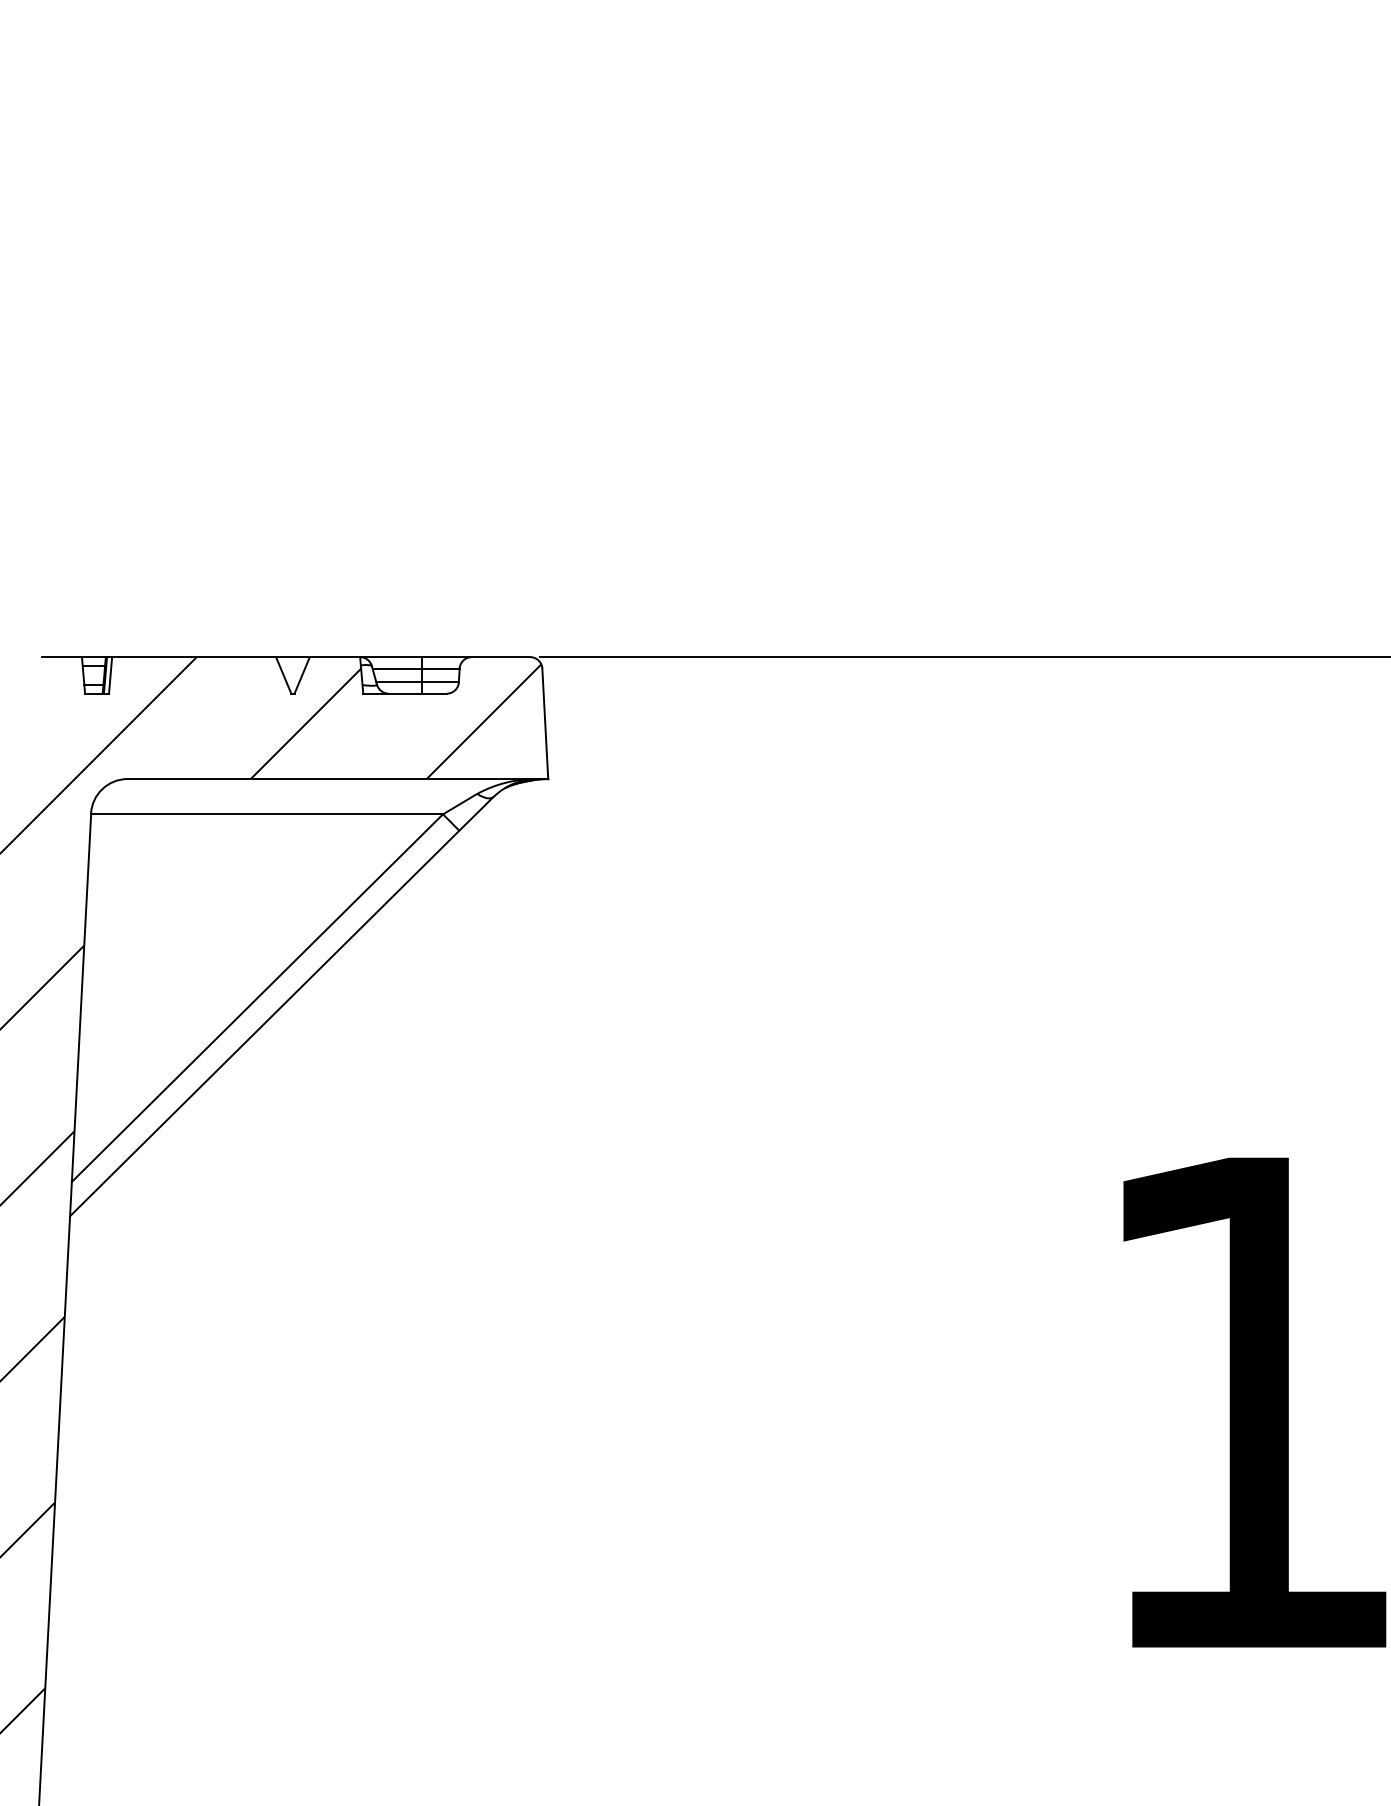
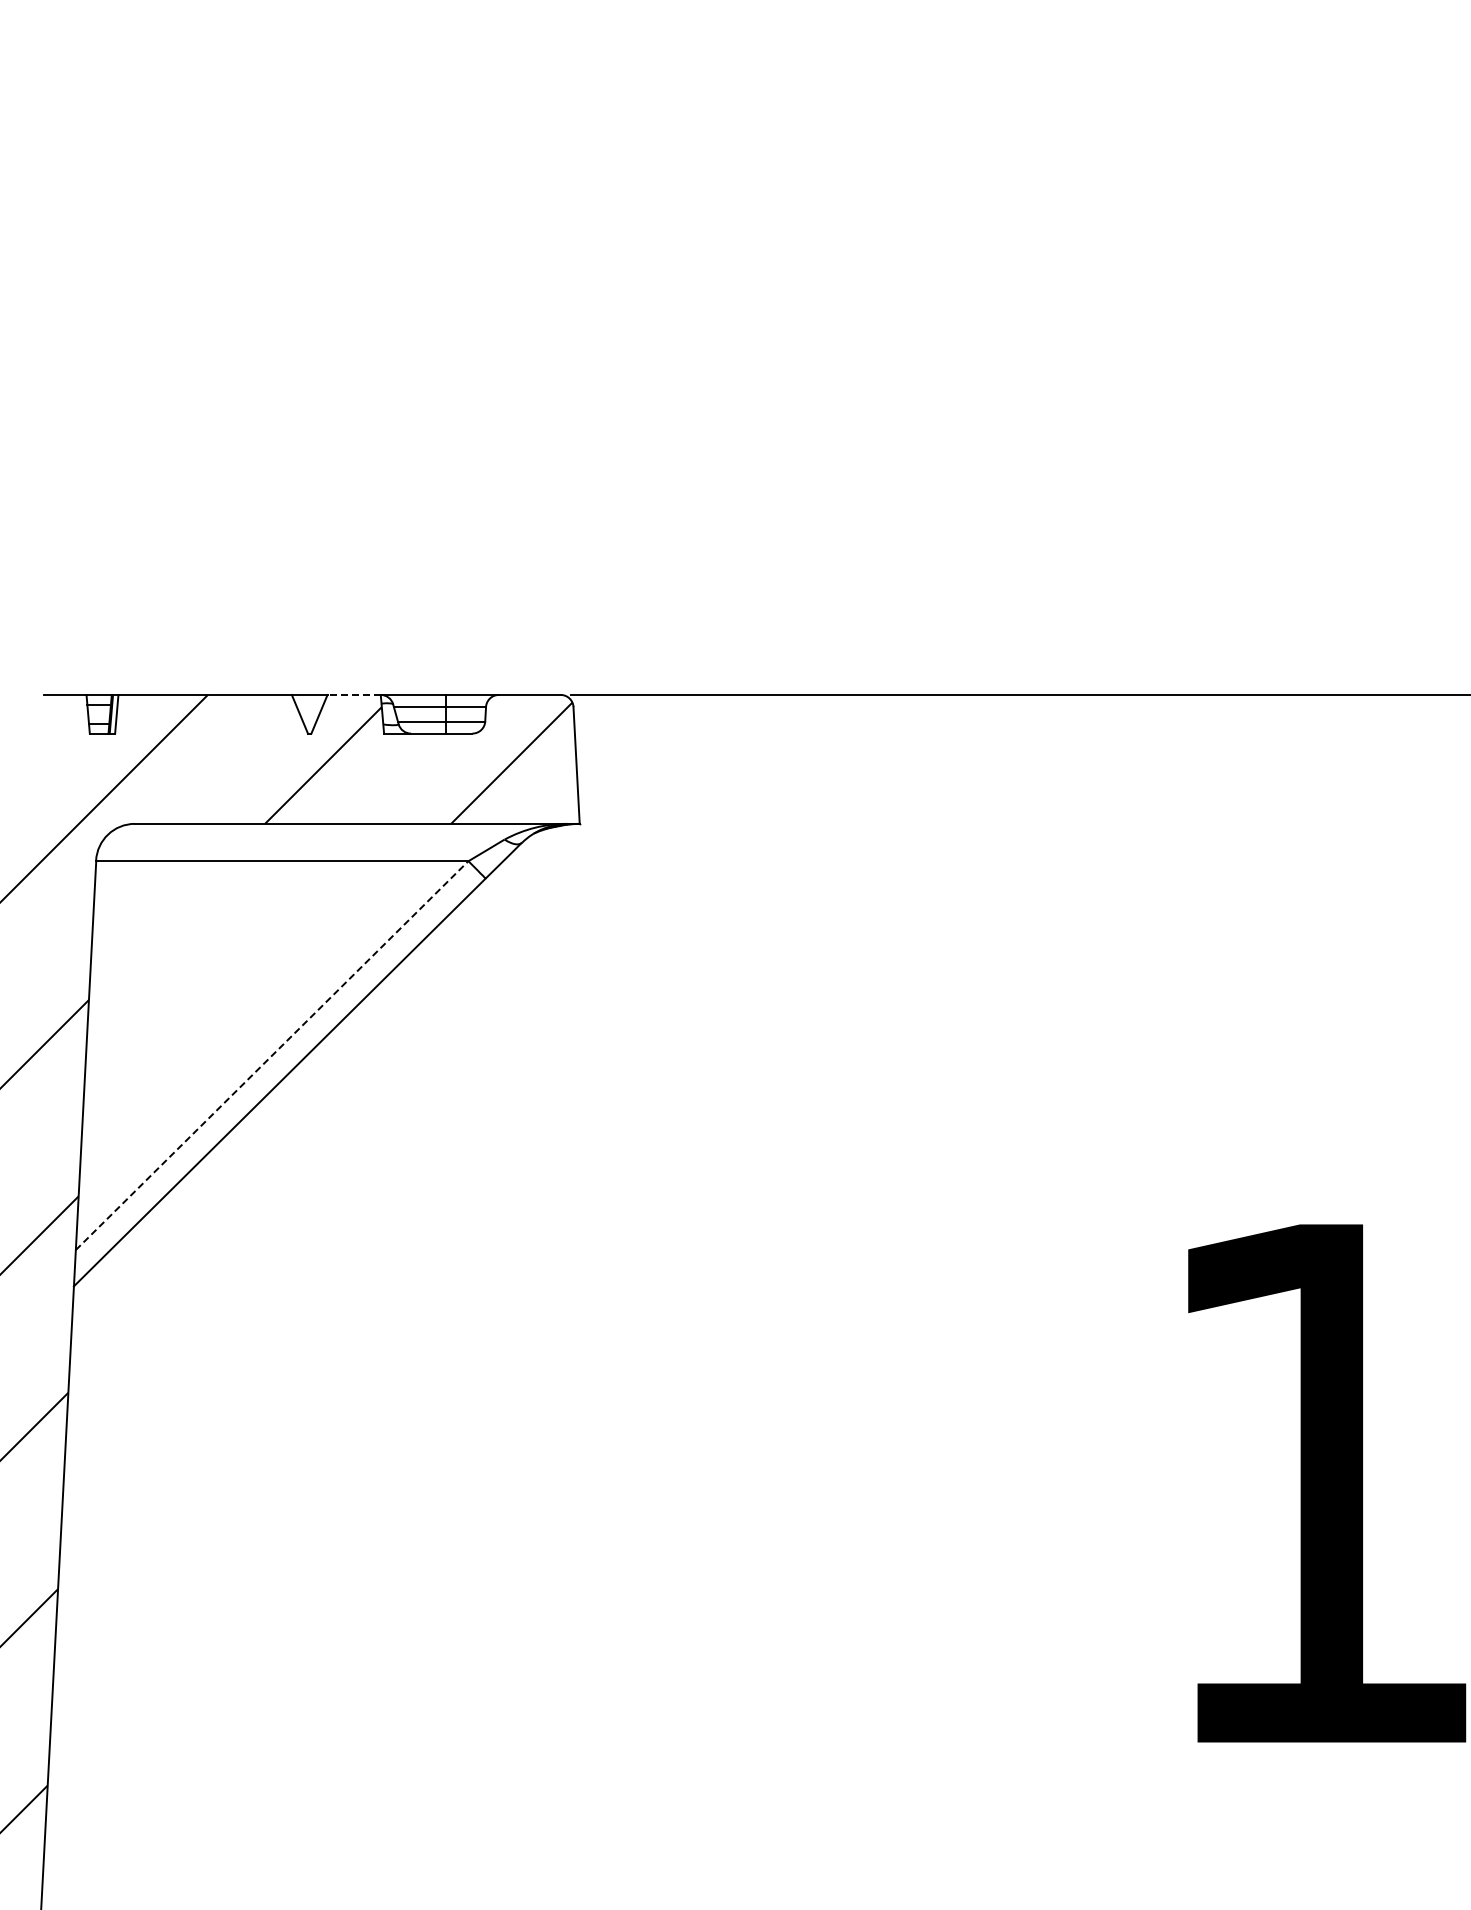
line: (335, 657) -> (354, 695), solid -> dashed
line: (257, 998) -> (272, 1055), solid -> dashed

